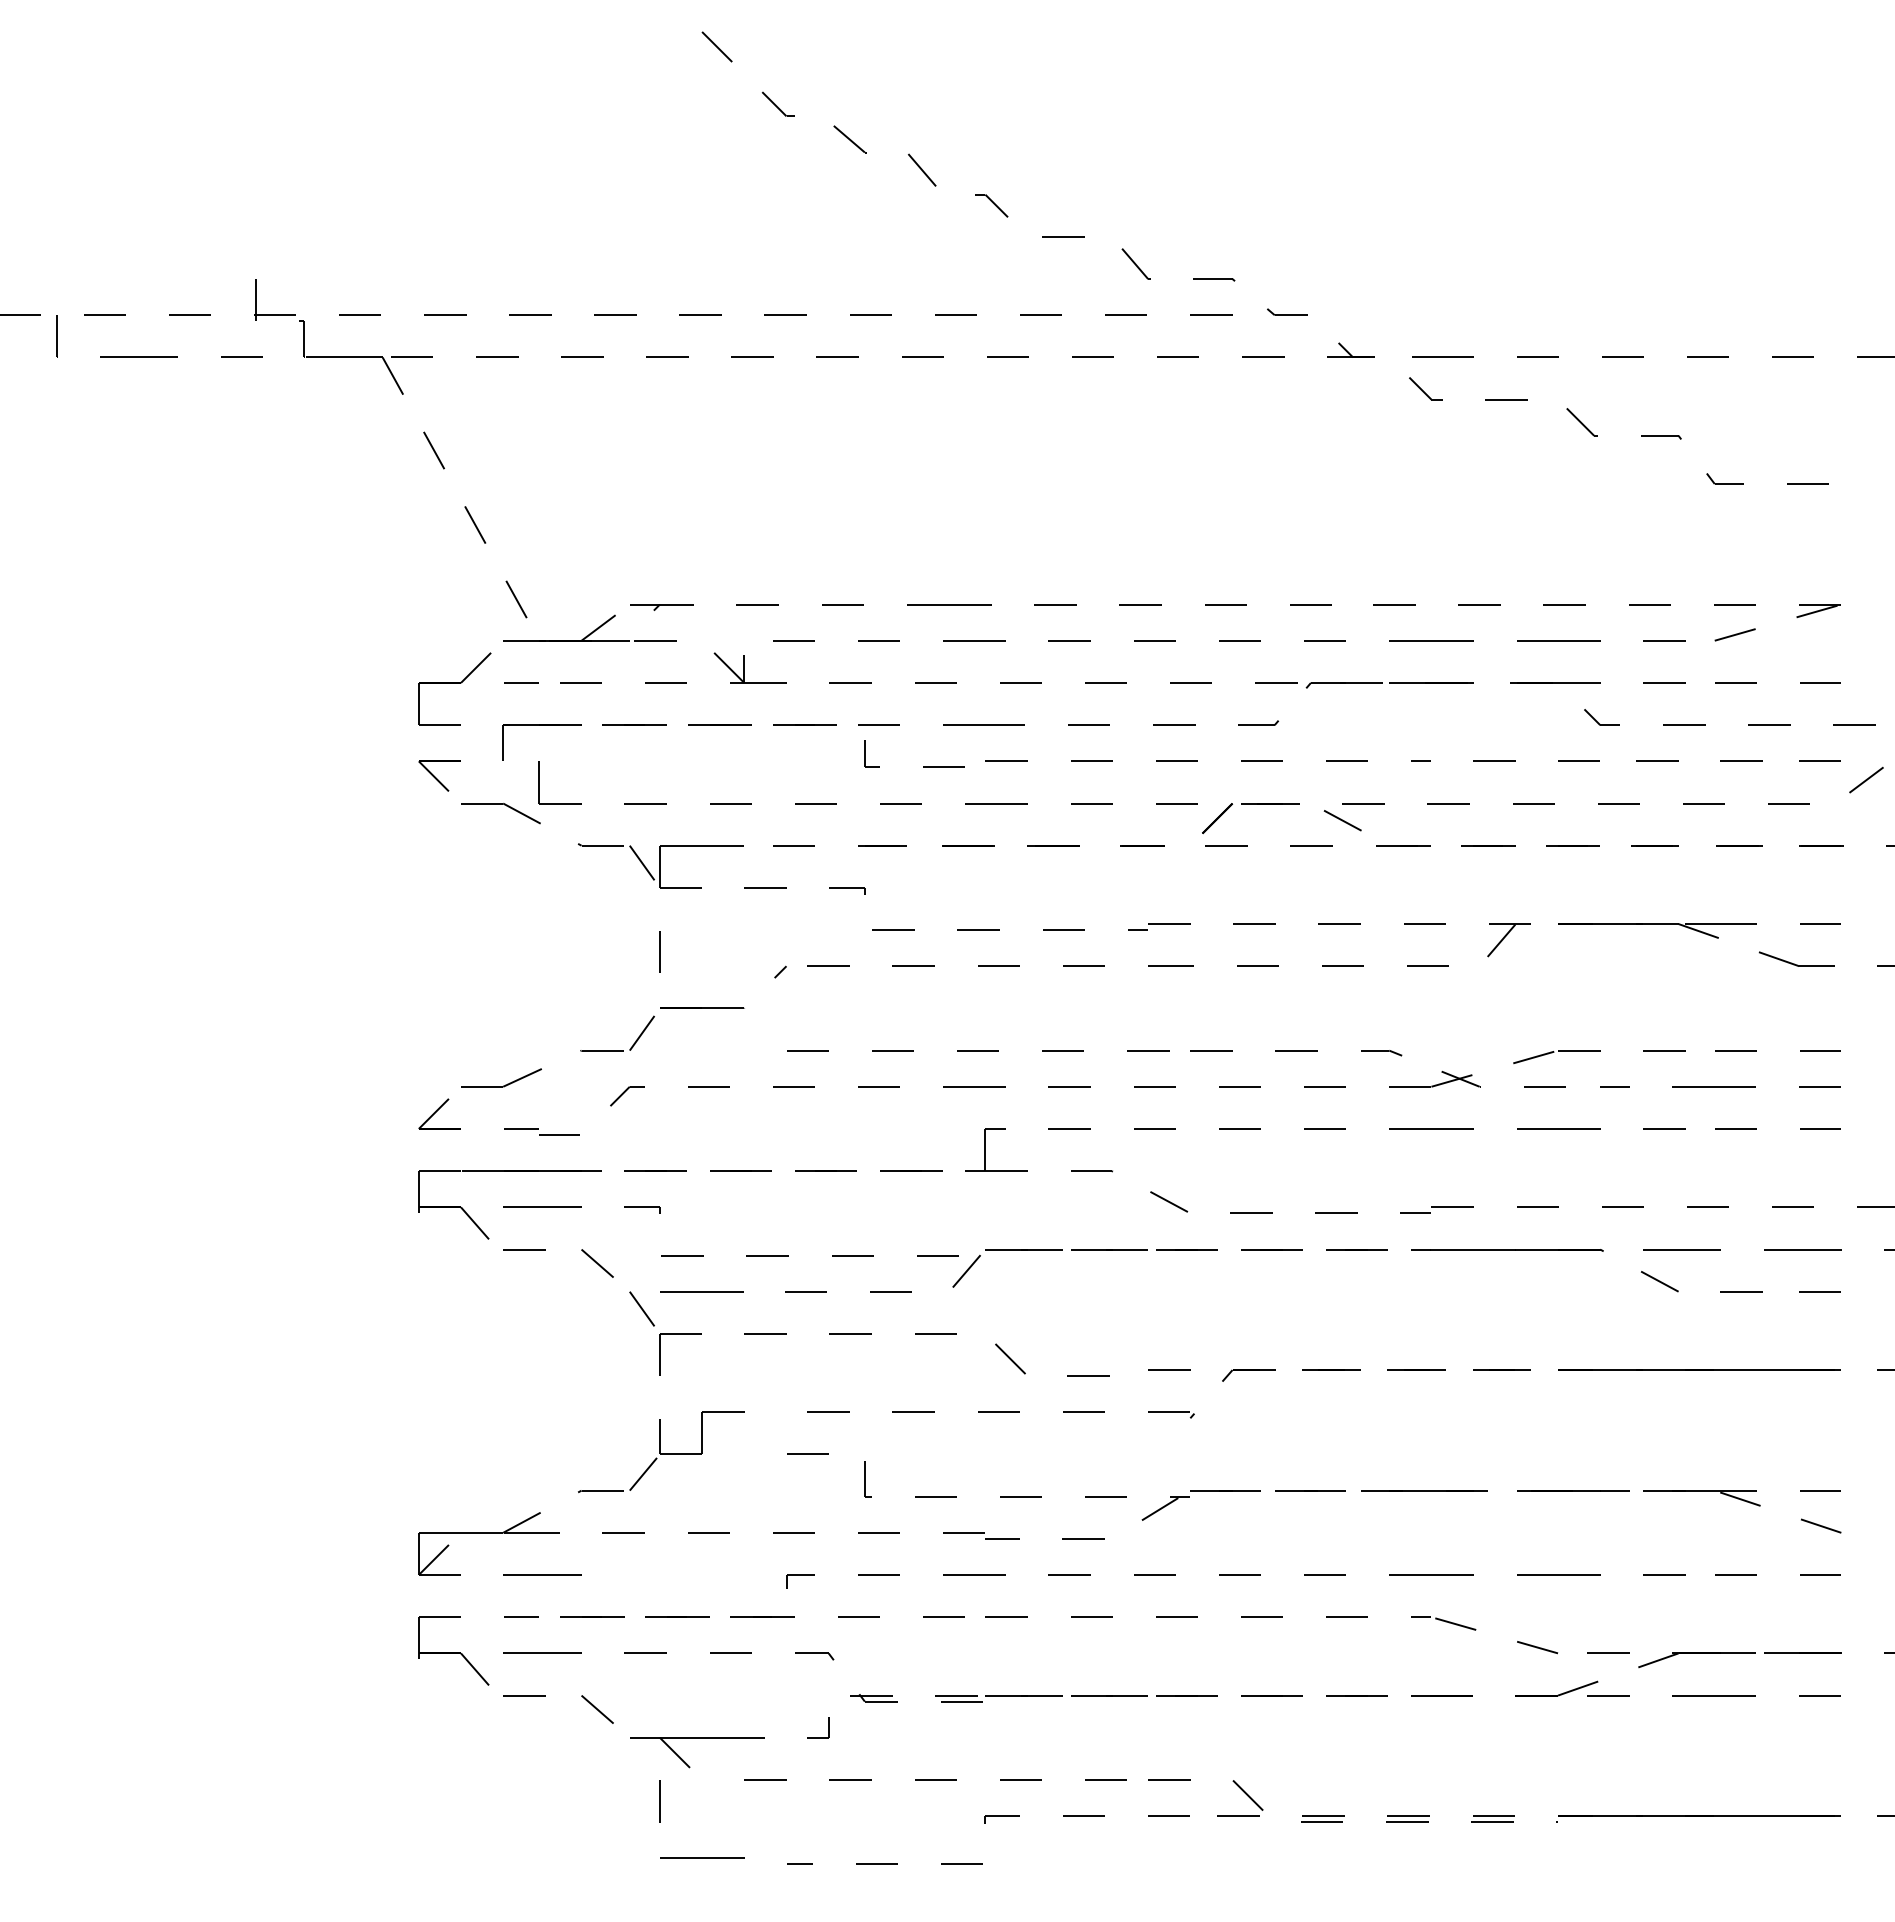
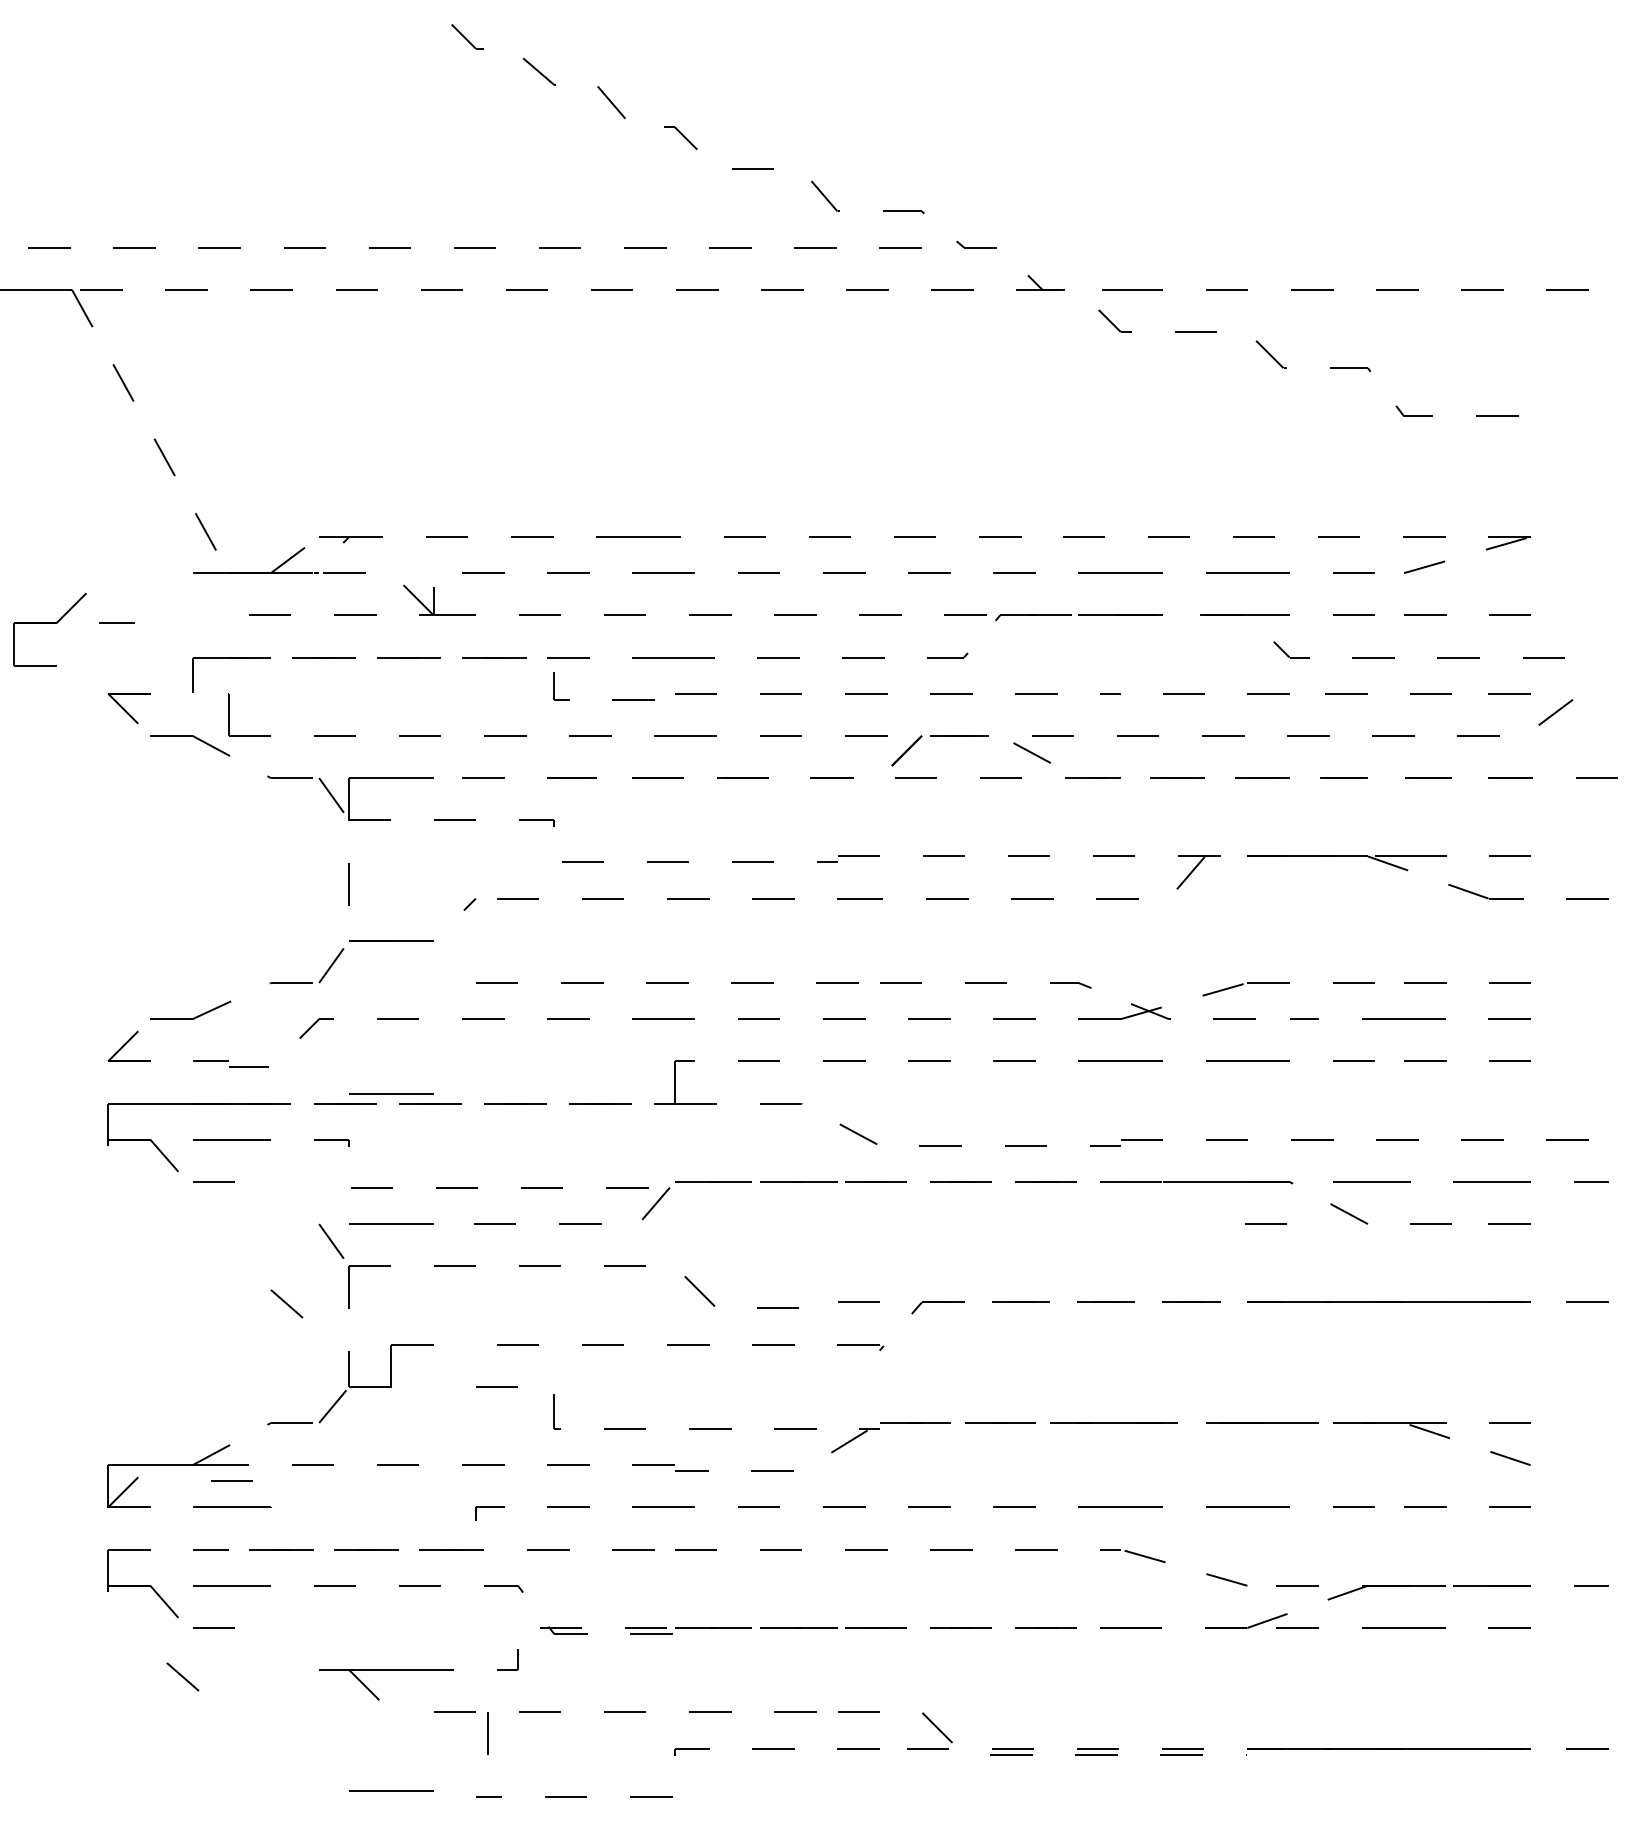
part: (467, 677) -> (62, 617), moved
line: (701, 1161) -> (390, 1093), added
line: (597, 1263) -> (286, 1303), moved
line: (1576, 1291) -> (1265, 1223), added
line: (542, 1548) -> (231, 1480), added
line: (597, 1709) -> (182, 1676), moved
line: (659, 1801) -> (487, 1733), moved

